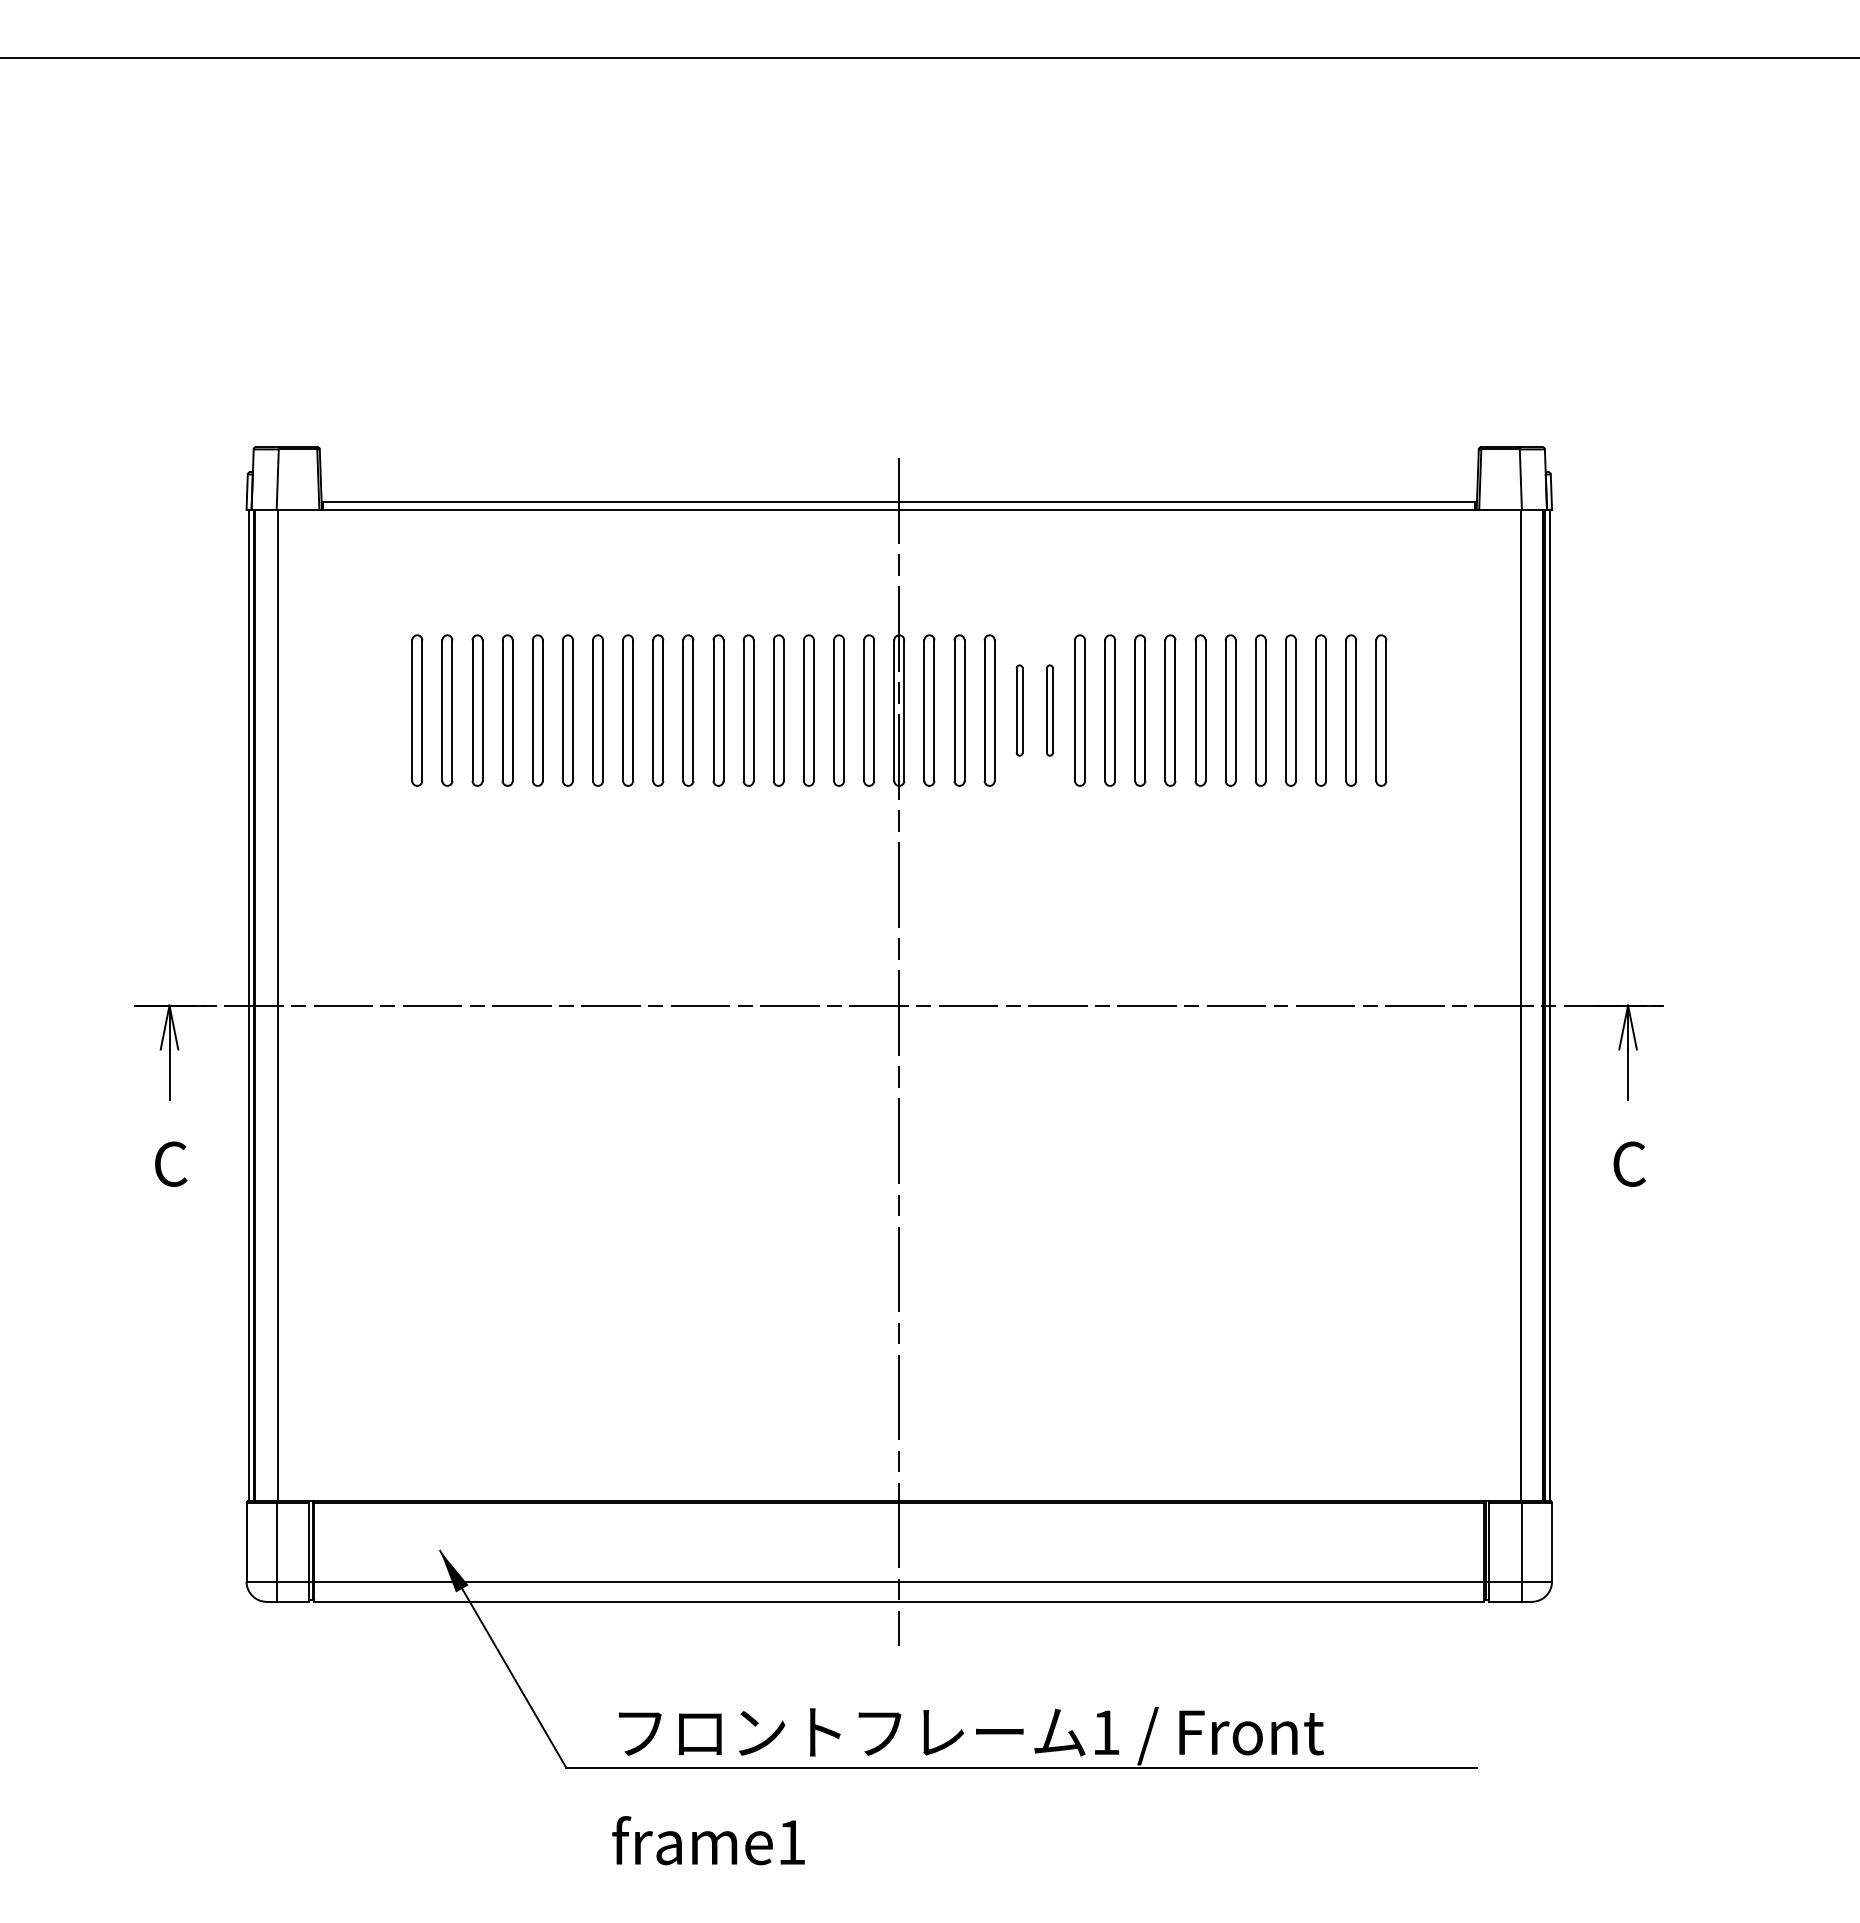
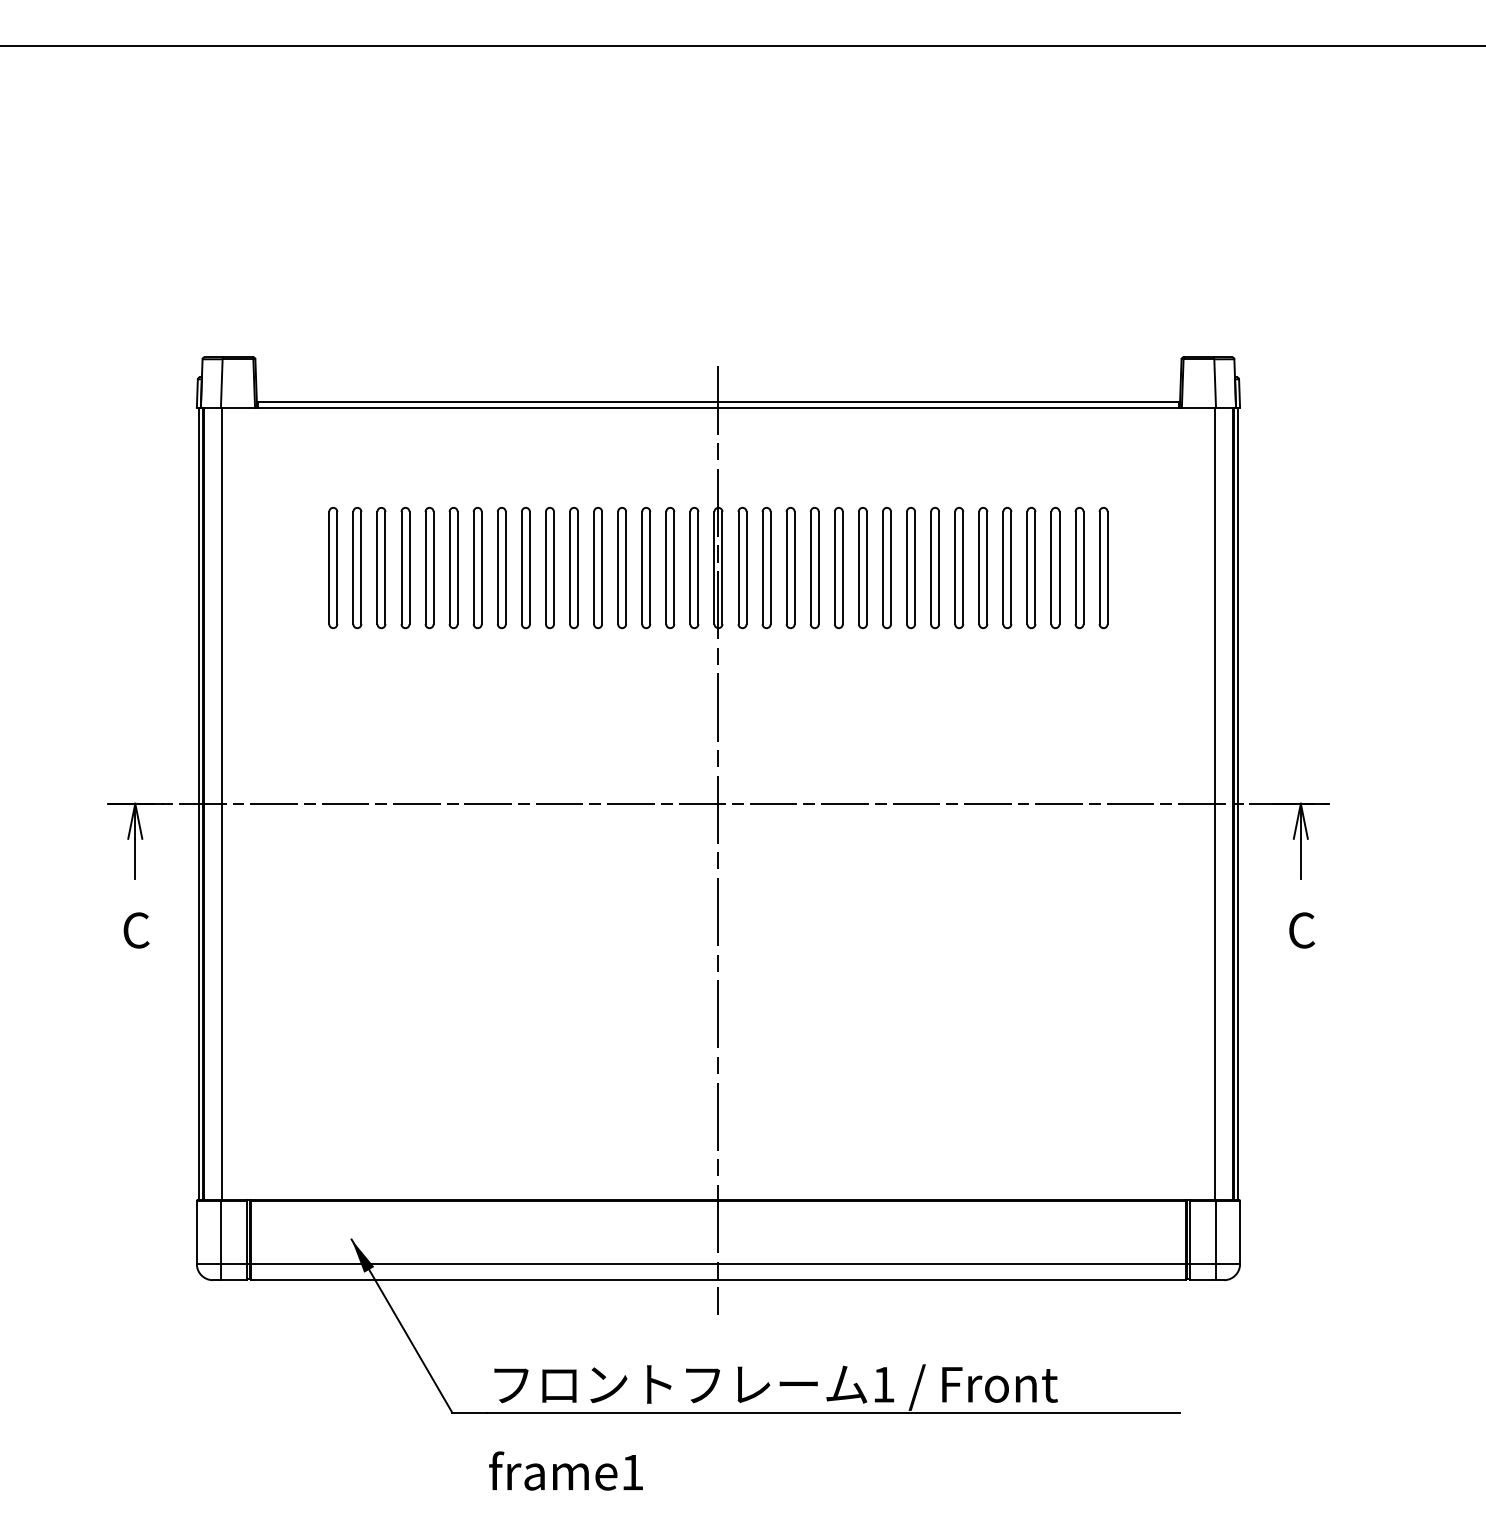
part: (1019, 710) -> (814, 567), size x1.67
part: (1049, 710) -> (838, 567), size x1.67

